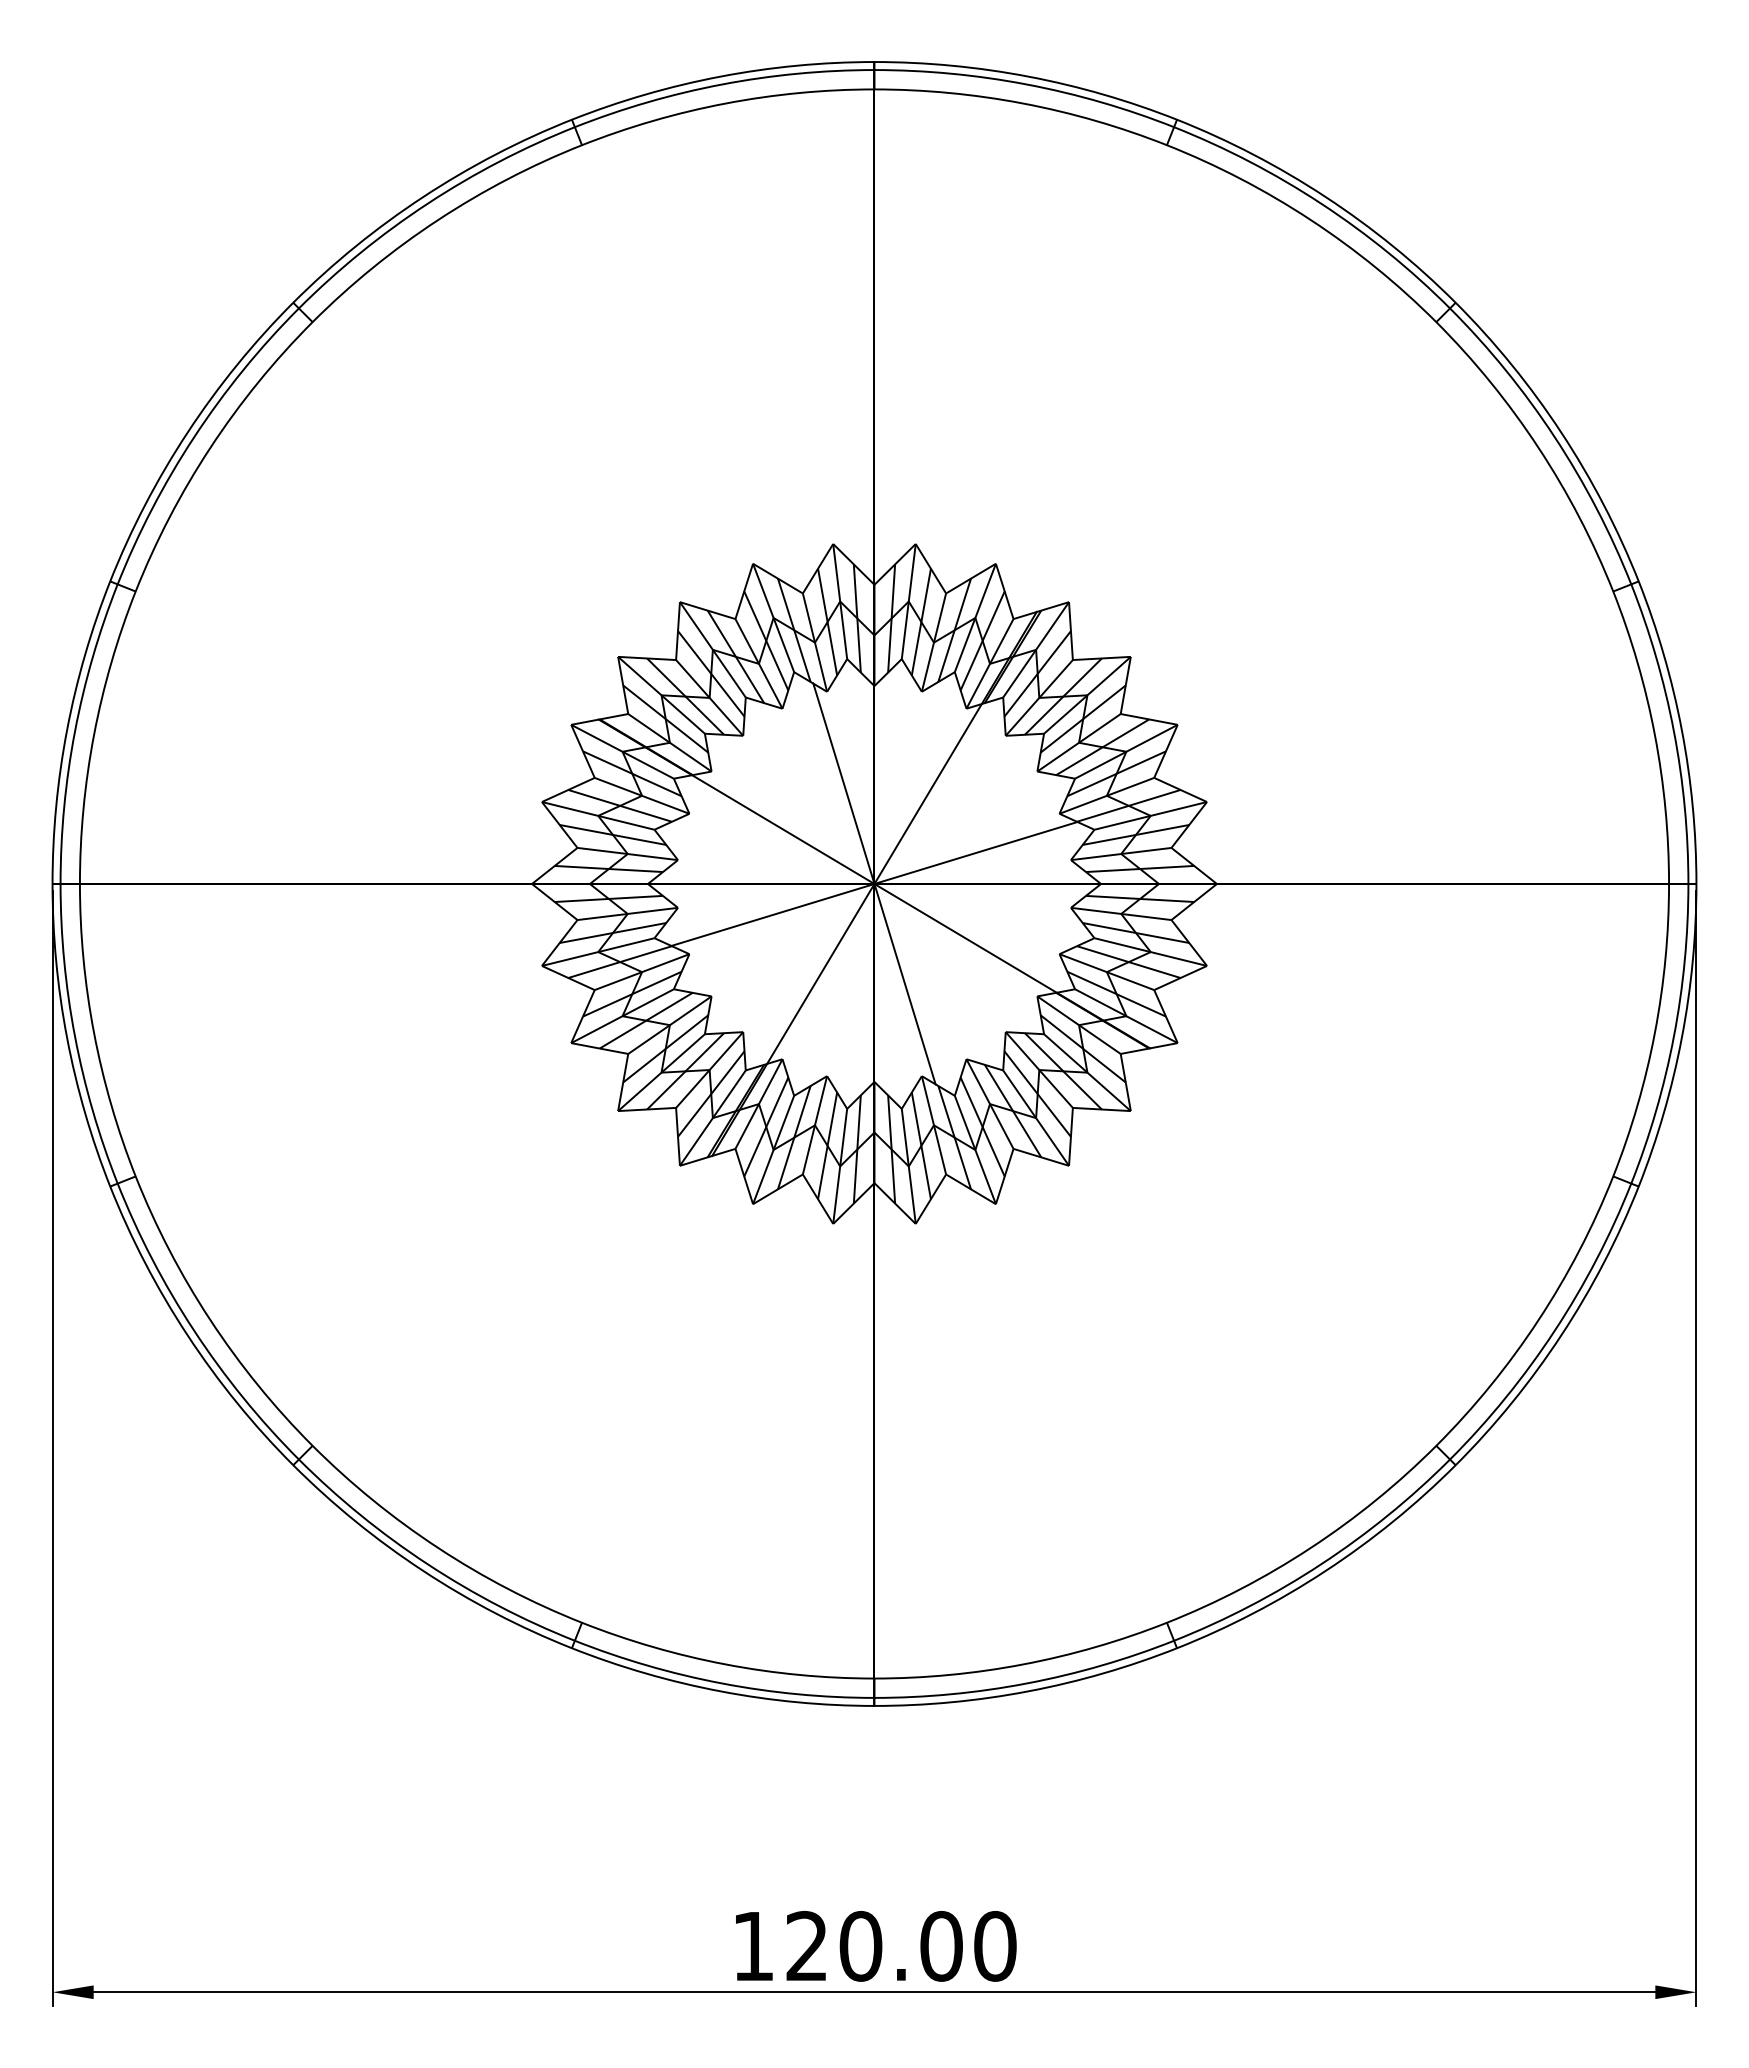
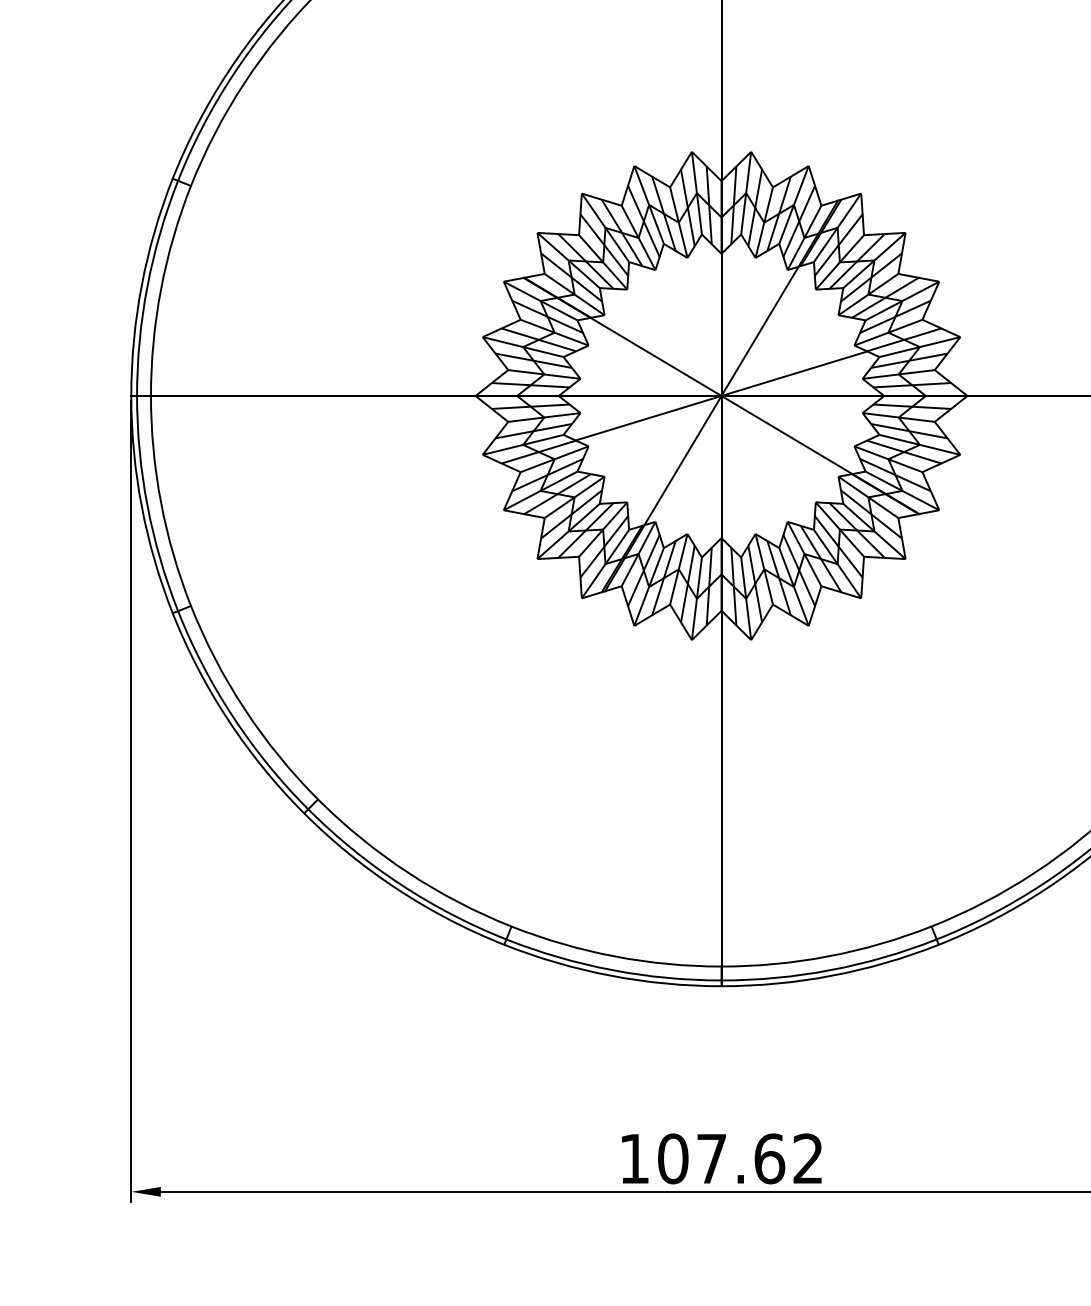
line: (874, 883) -> (721, 395), removed
text: (901, 1945) -> (740, 1158), 120.00 -> 107.62

